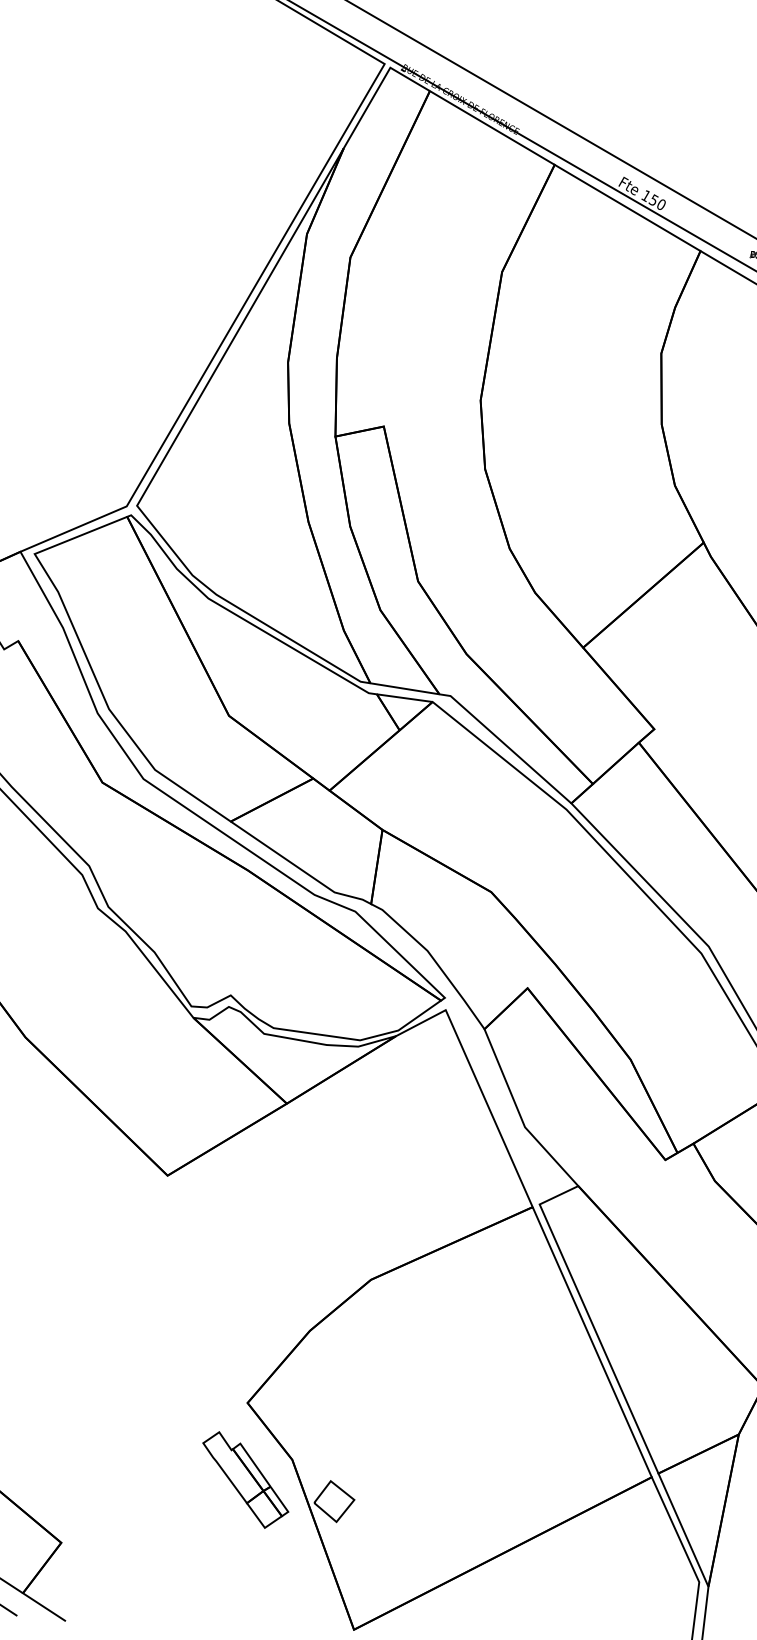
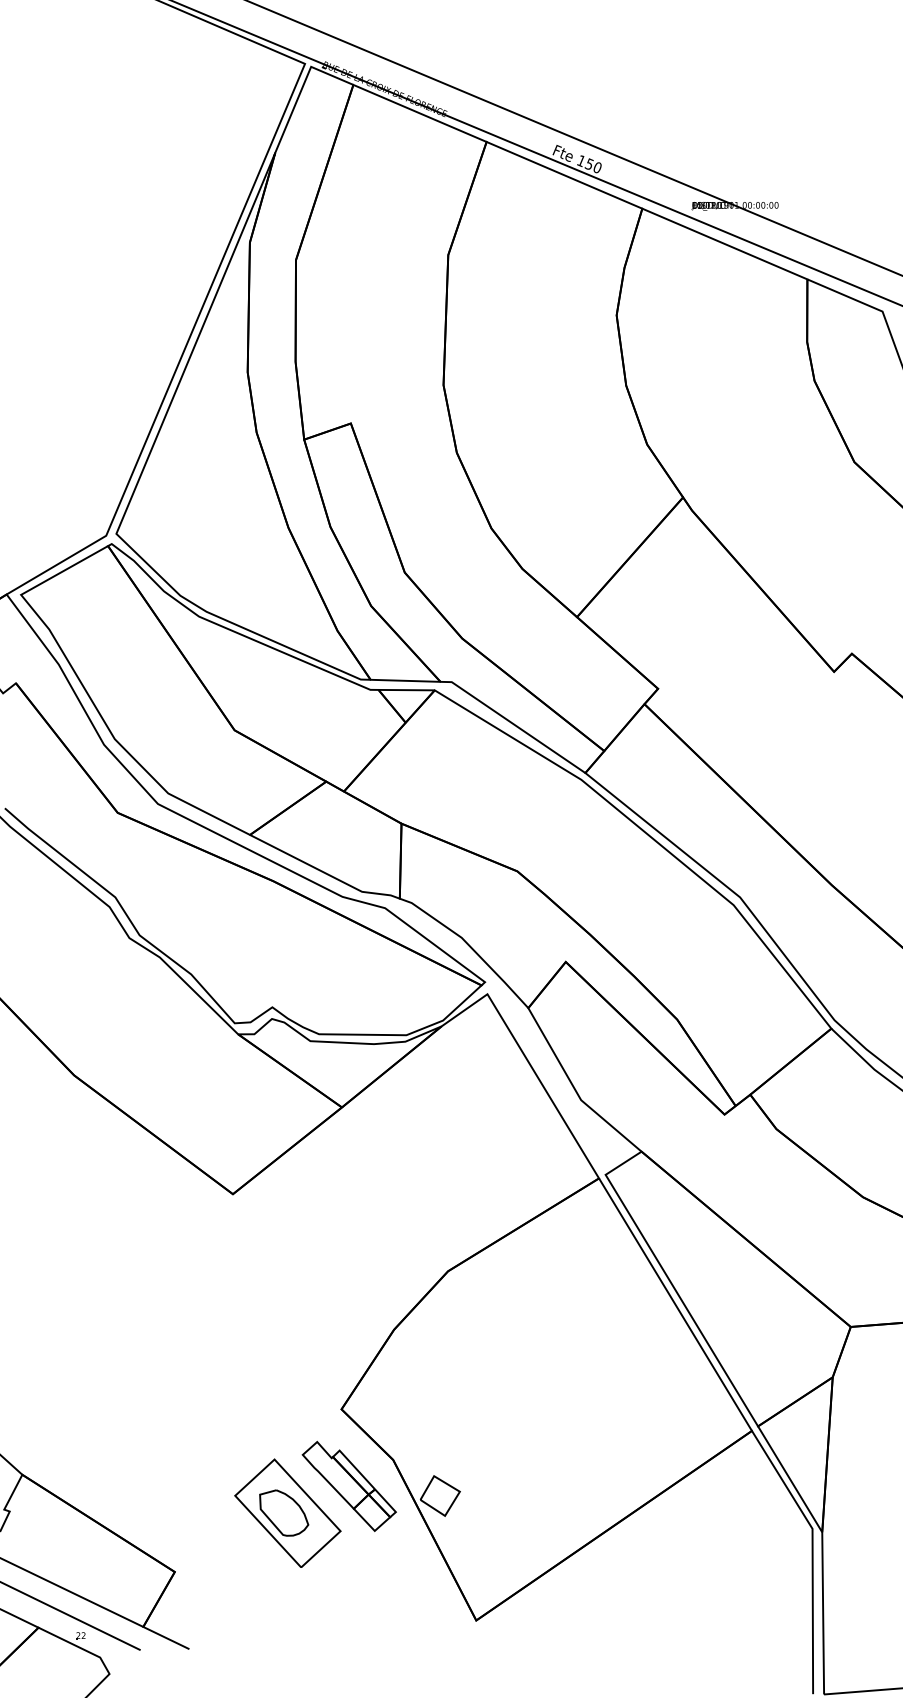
part: (180, 1498) -> (287, 1512), added

